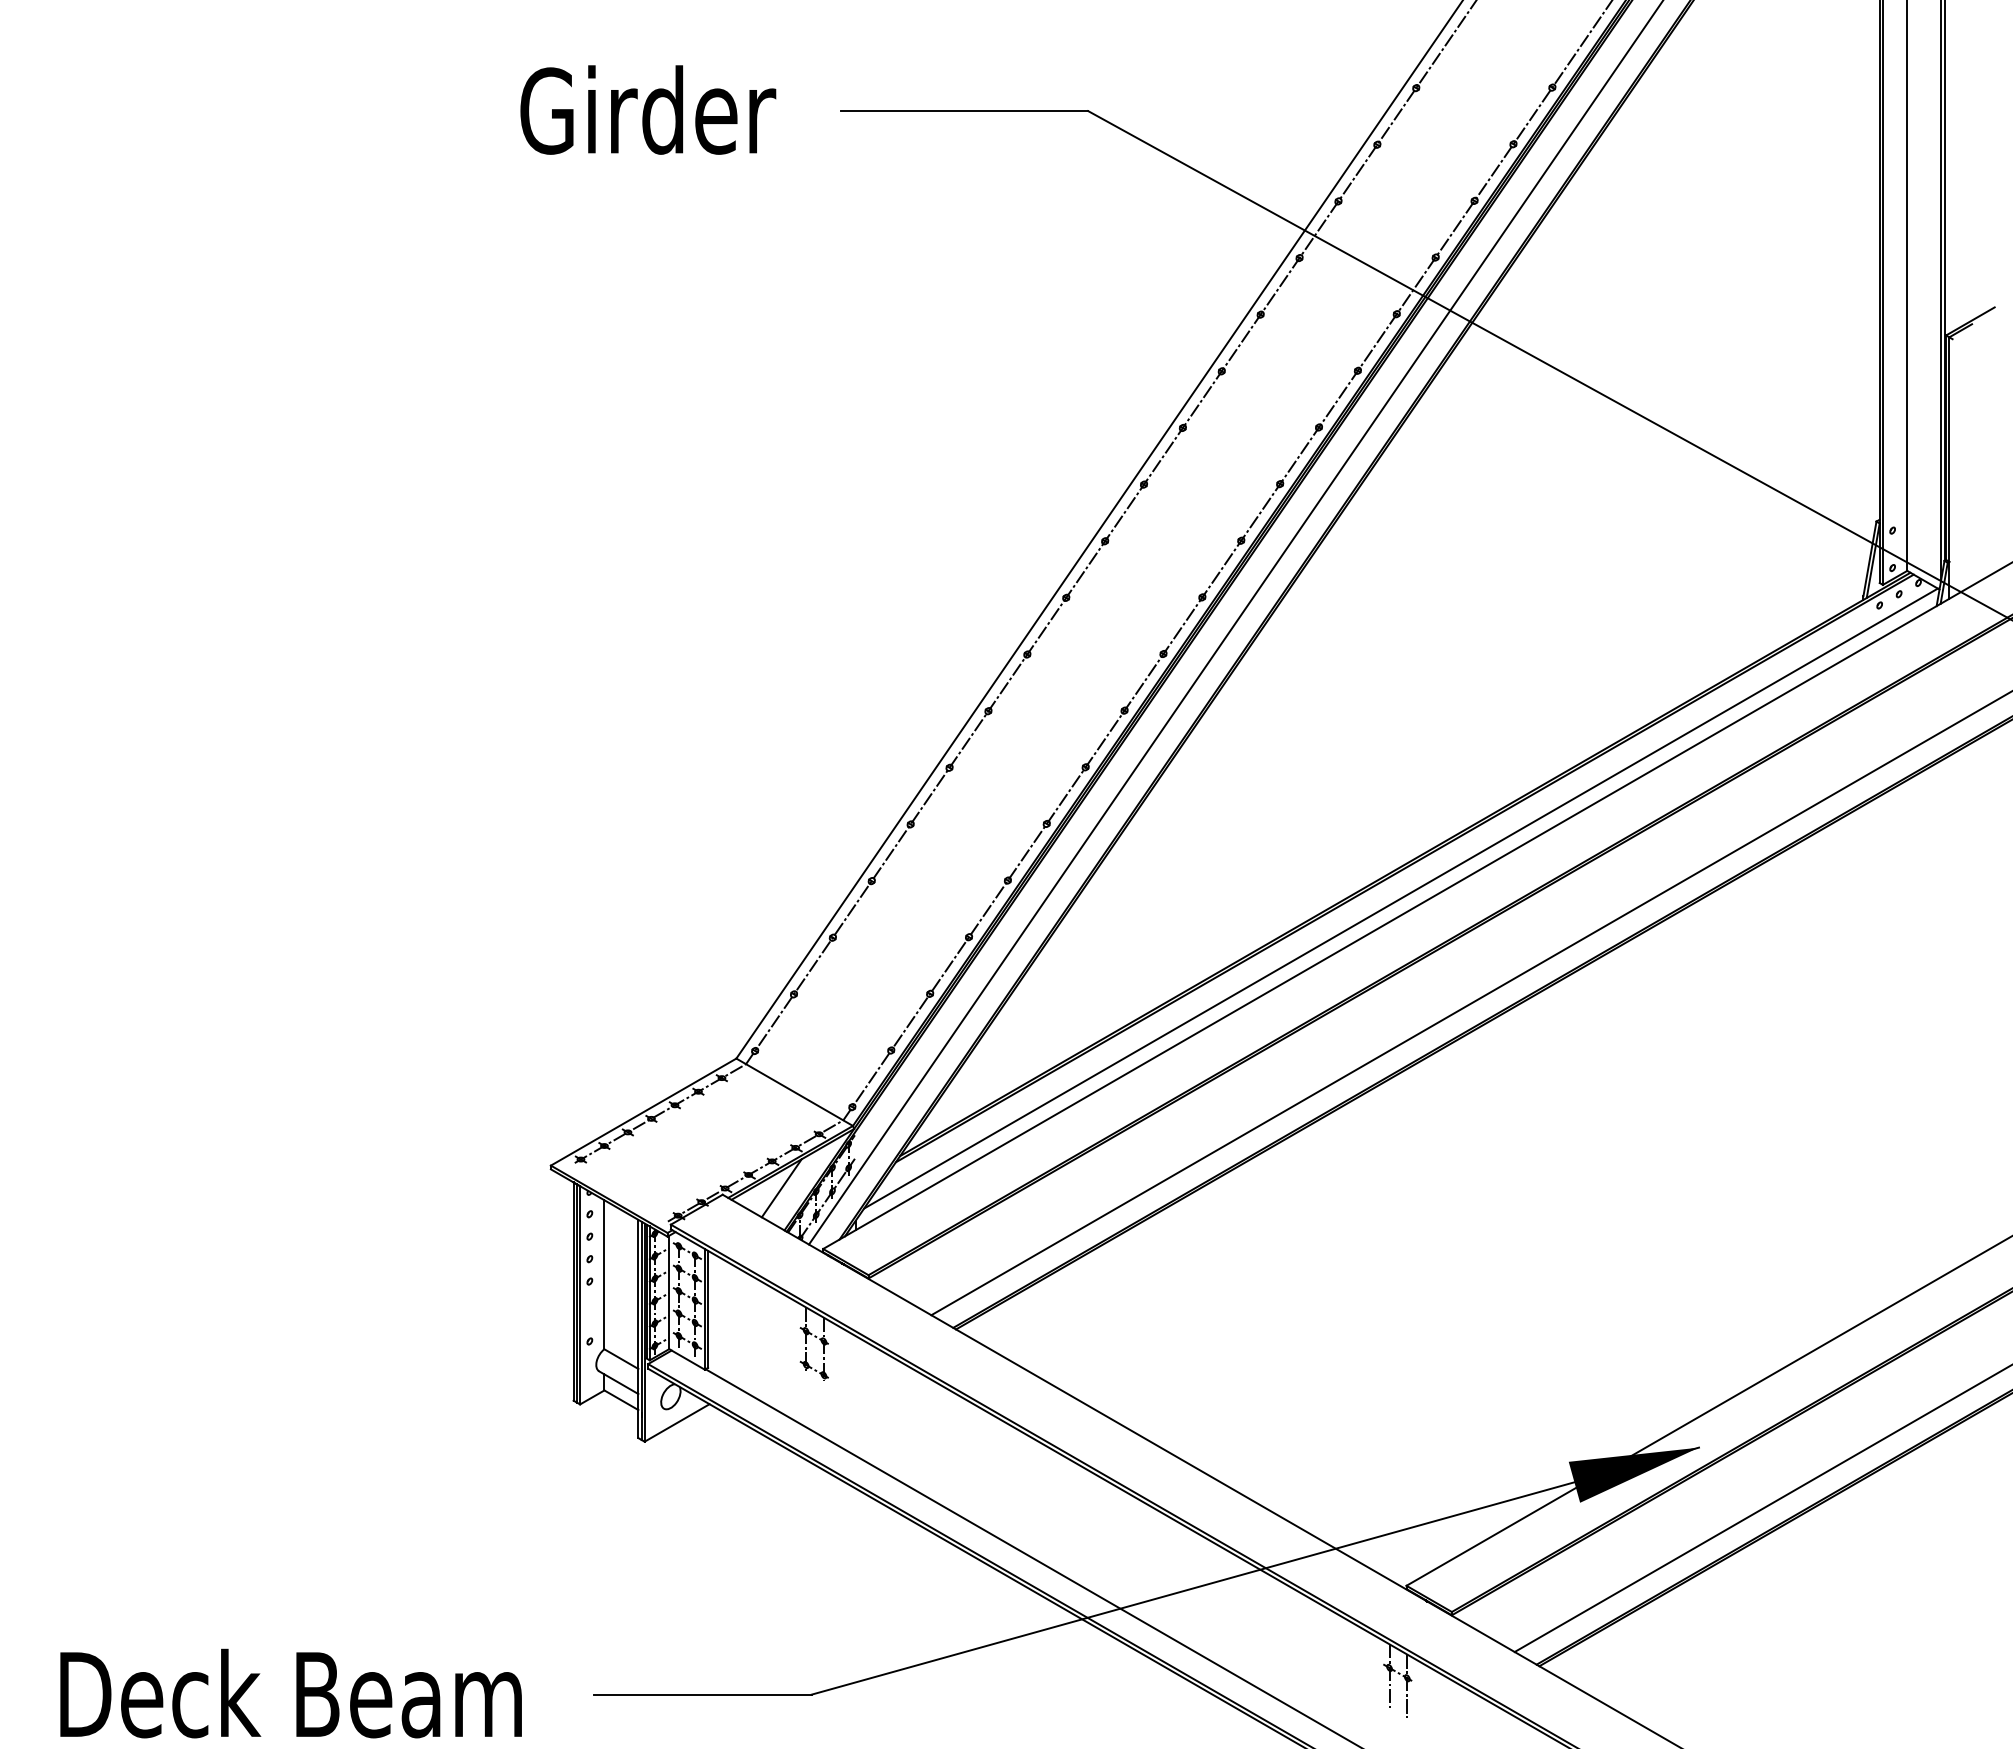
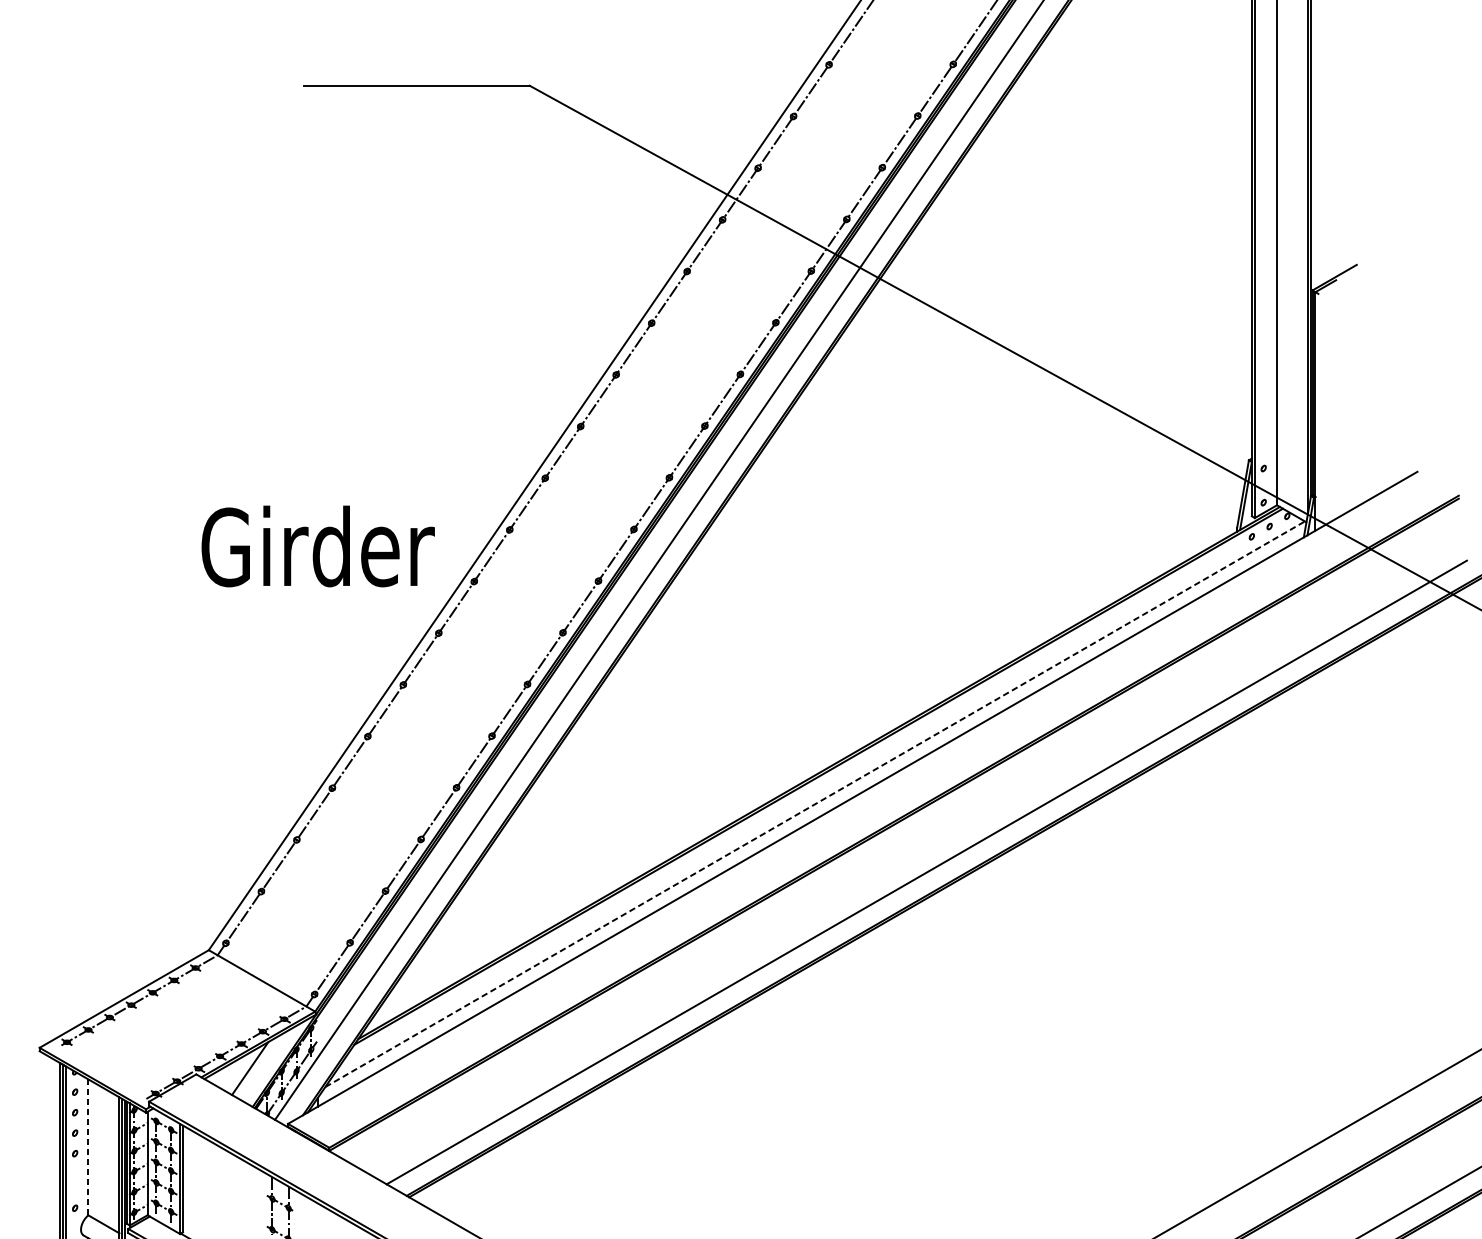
text: (648, 109) -> (318, 545), moved
line: (1401, 898) -> (815, 804), solid -> dashed
line: (604, 1274) -> (88, 1147), solid -> dashed

